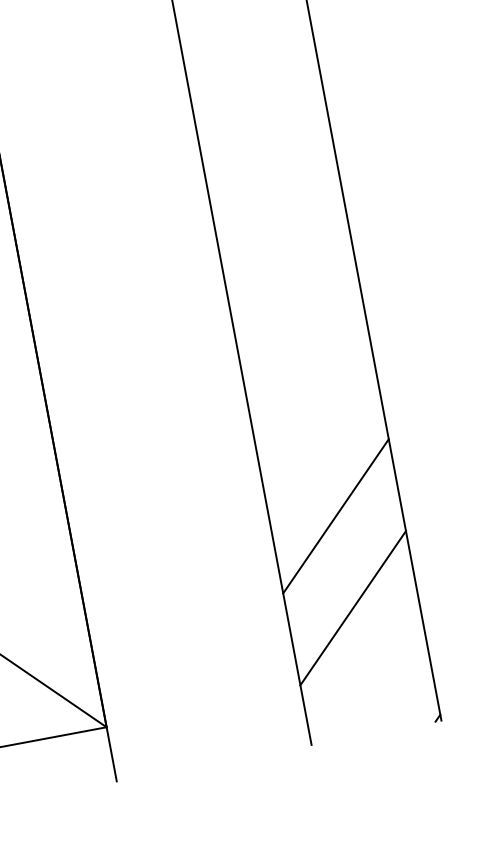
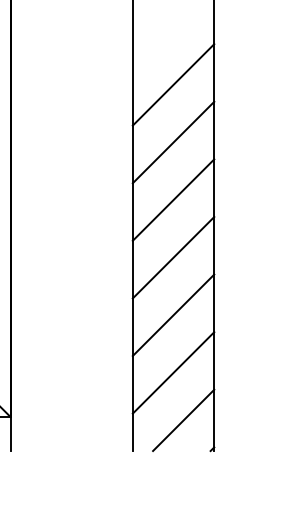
line: (267, 148) -> (173, 84), added
line: (284, 240) -> (173, 142), added
line: (301, 331) -> (173, 199), added
line: (318, 424) -> (173, 257), added
line: (383, 681) -> (183, 420), added

